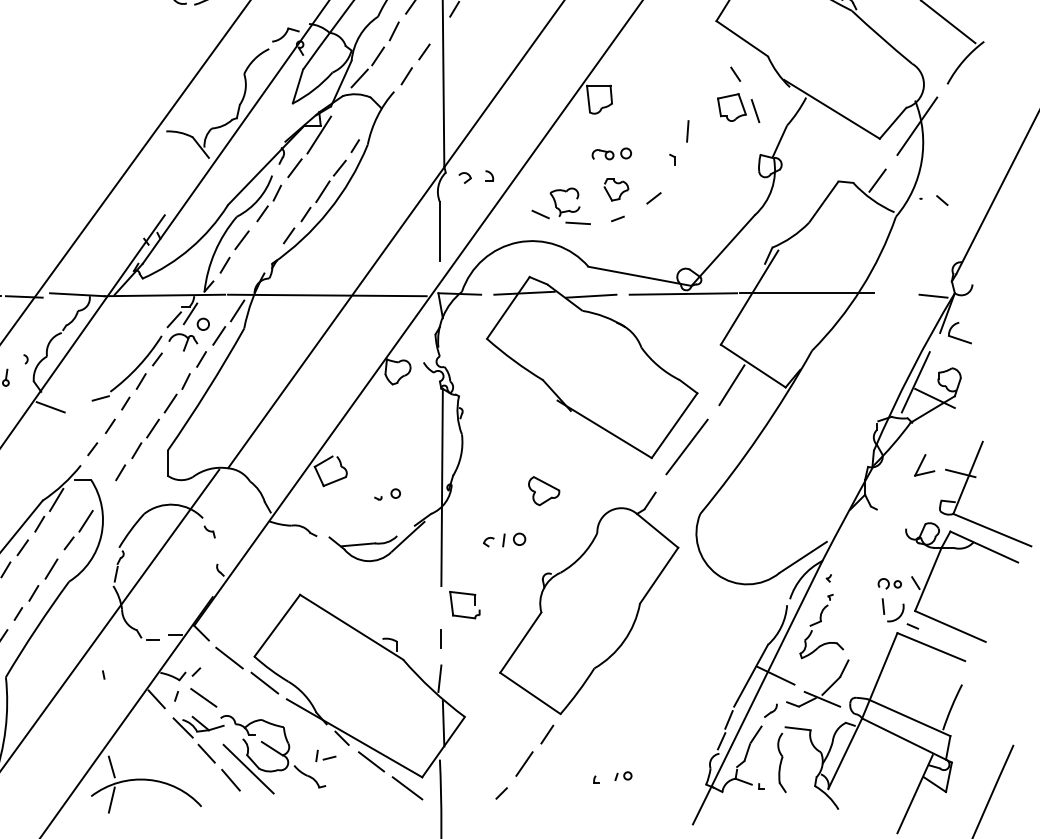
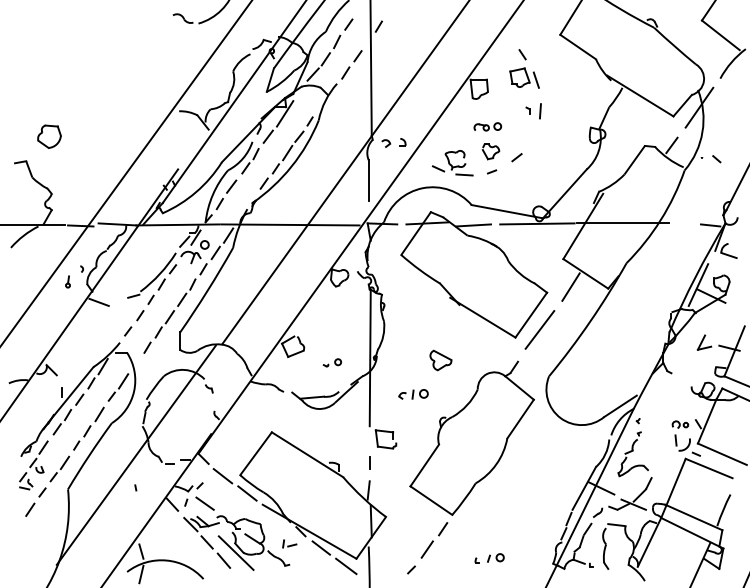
part: (738, 94) -> (524, 68), moved
part: (671, 159) -> (527, 110), moved
part: (622, 775) -> (495, 557), size x1.43

